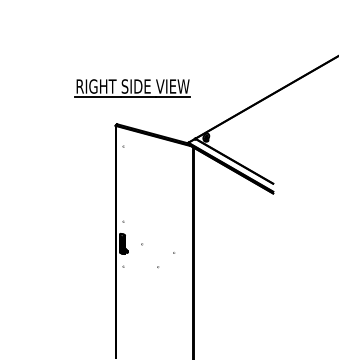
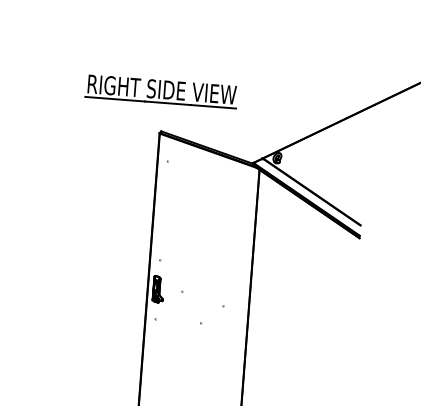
part: (132, 88) -> (161, 92), moved

